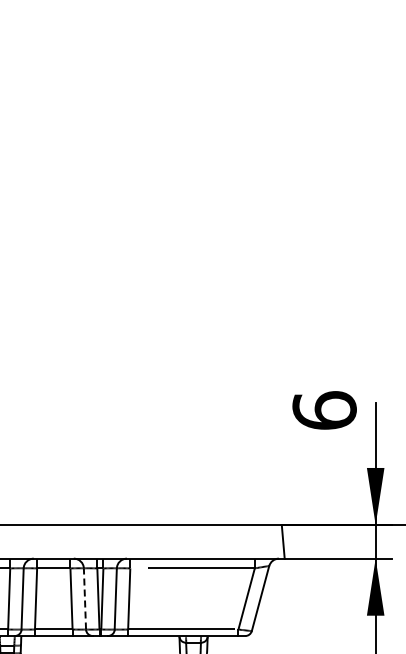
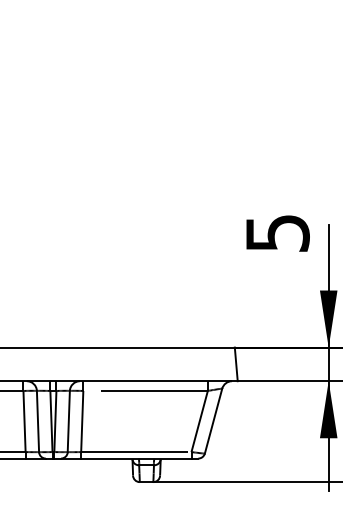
text: (324, 410) -> (277, 233), 6 -> 5
line: (84, 598) -> (37, 421), dashed -> solid

